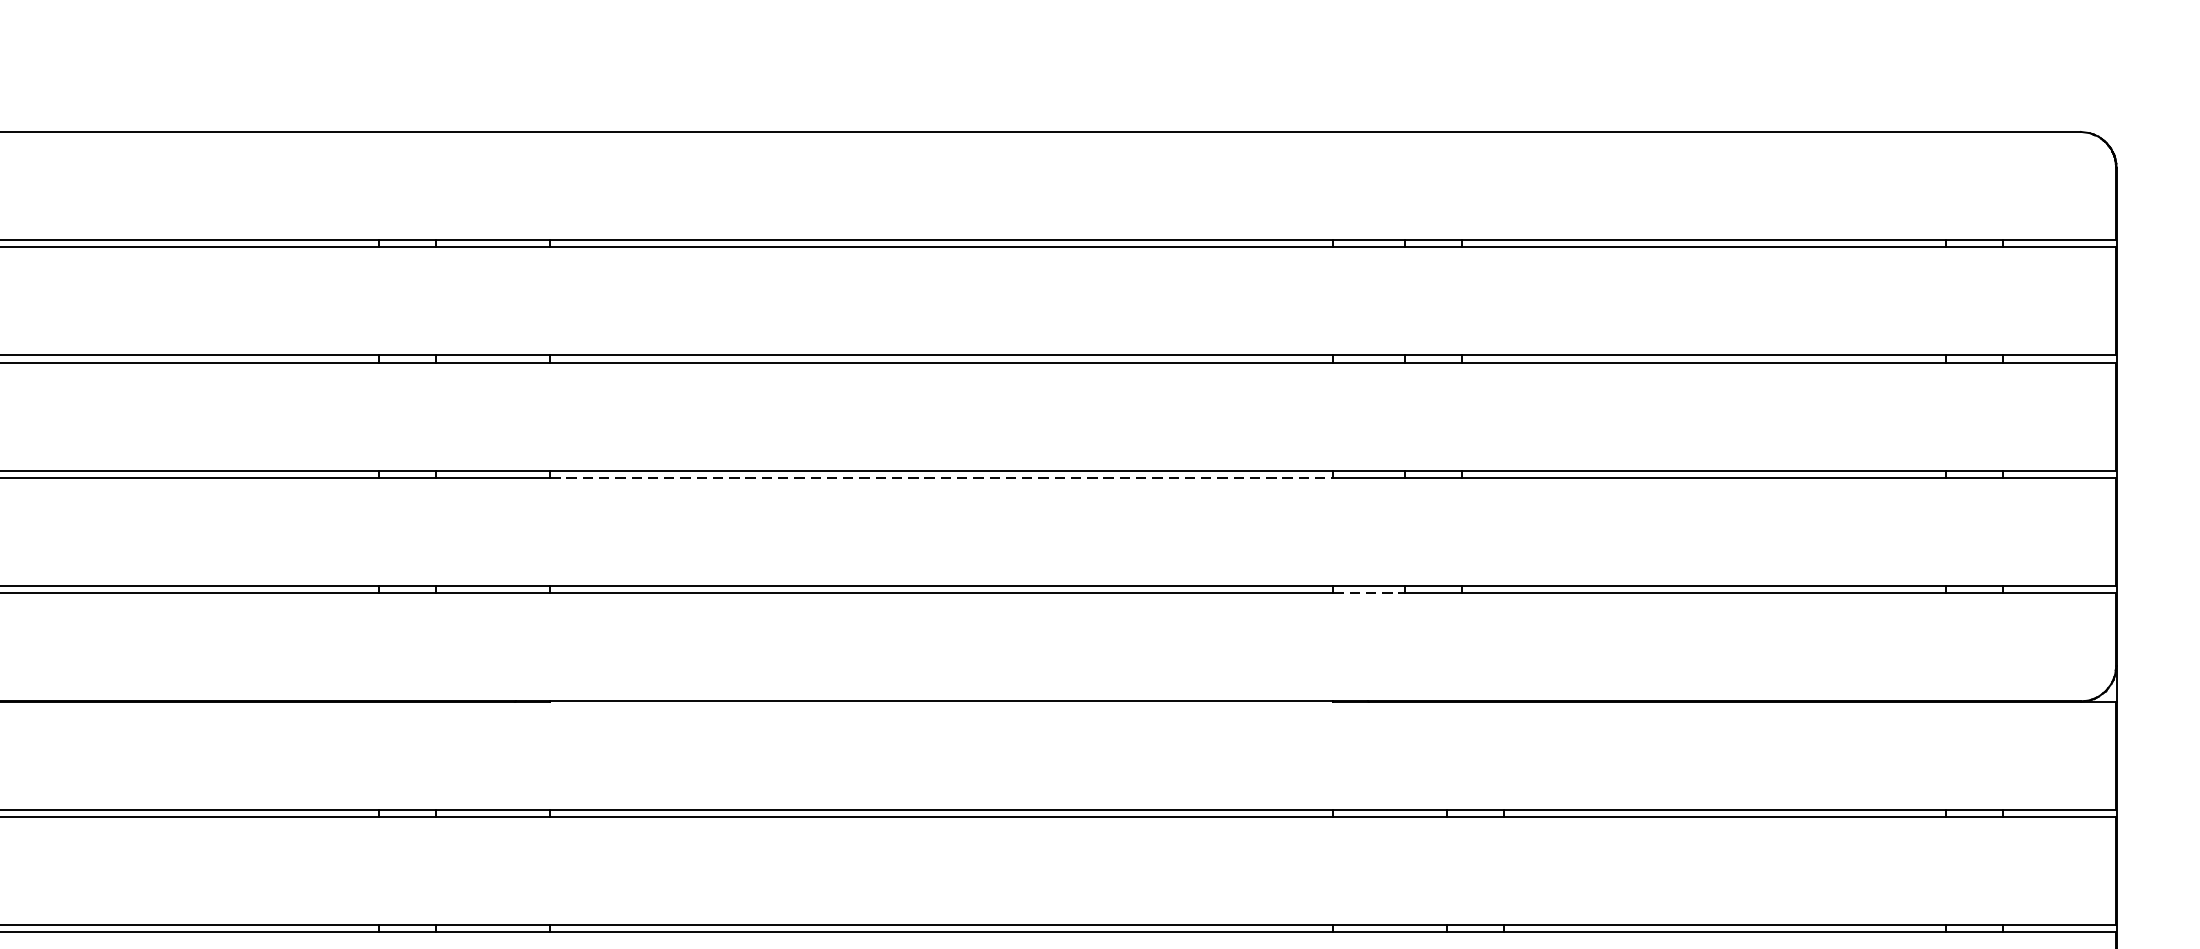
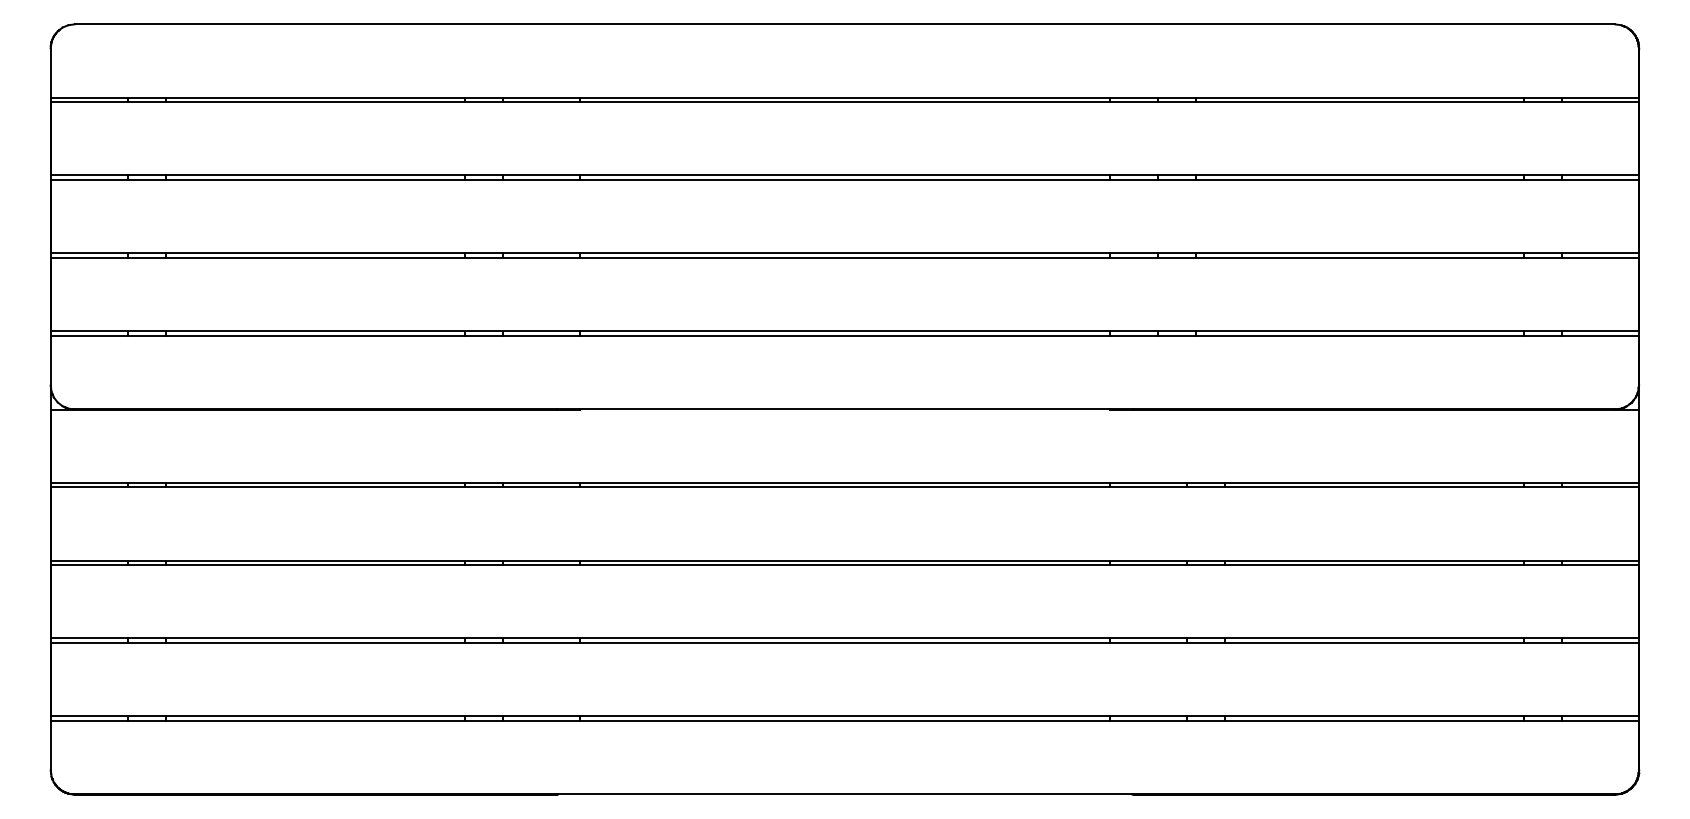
line: (941, 478) -> (844, 258), dashed -> solid
line: (1370, 593) -> (1134, 336), dashed -> solid

